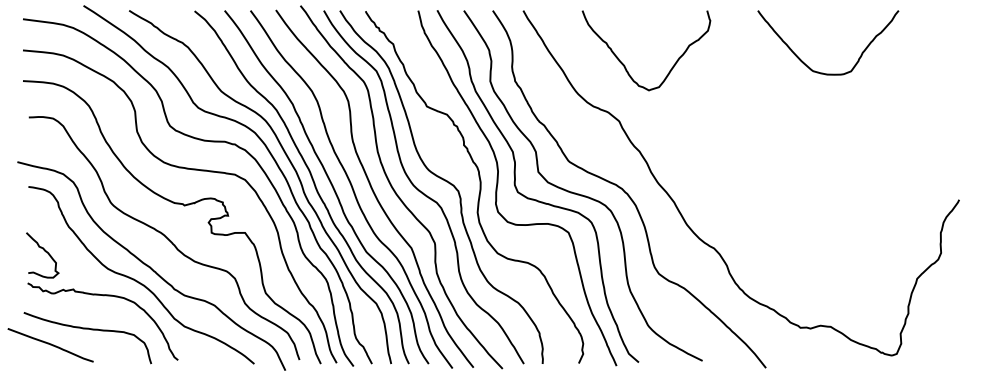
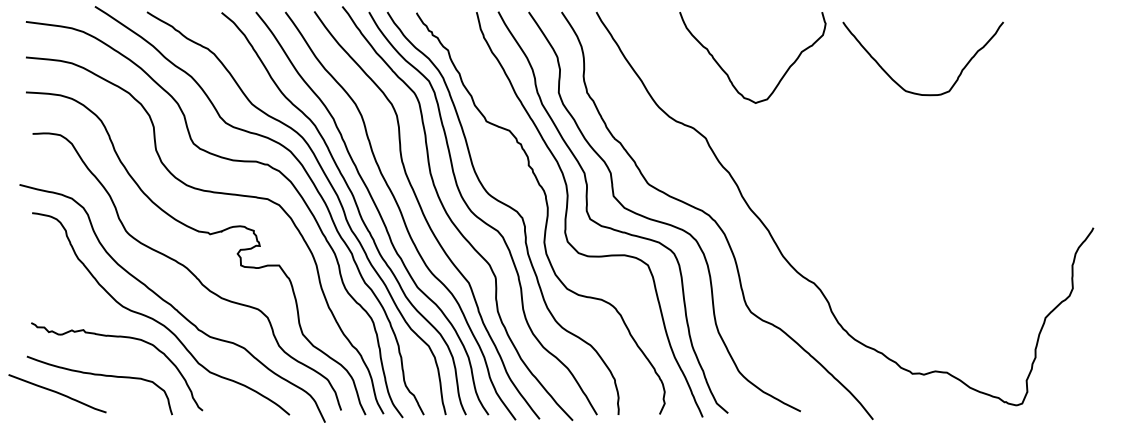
curve: (805, 63) -> (897, 82), moved
curve: (625, 65) -> (728, 74), moved
curve: (45, 252) -> (51, 287), removed

